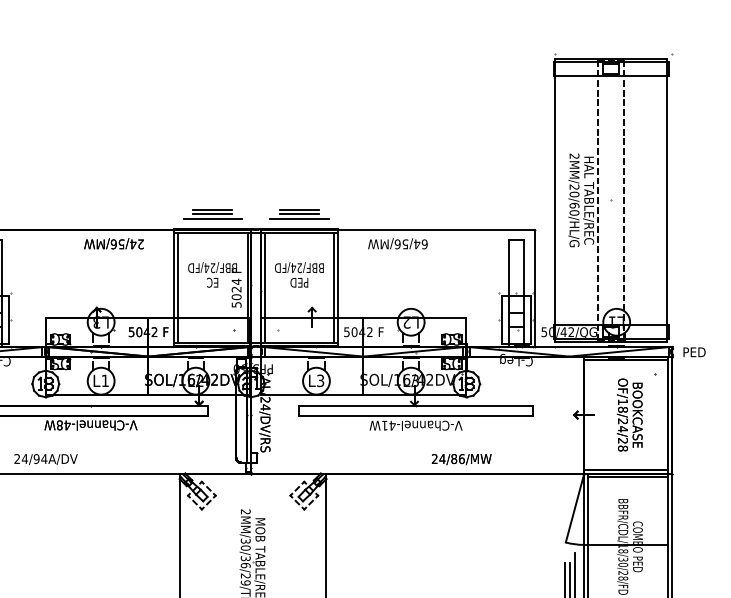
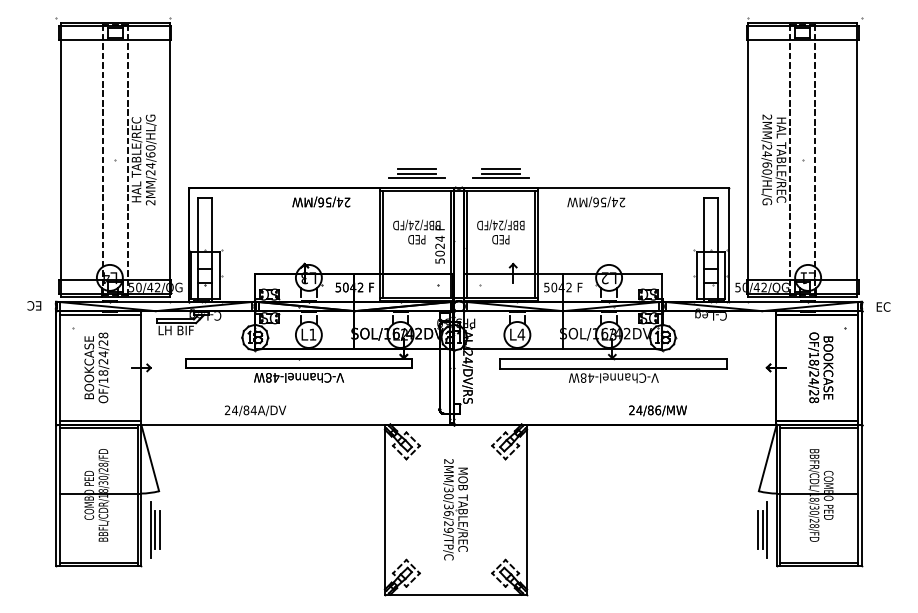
text: (574, 194) -> (767, 154), 2MM/20/60/HL/G -> 2MM/24/60/HL/G
text: (425, 244) -> (622, 202), 64/56/MW -> 24/56/MW
text: (212, 282) -> (416, 239), EC -> PED
text: (694, 351) -> (883, 306), PED -> EC
text: (320, 380) -> (521, 334), L3 -> L4
text: (384, 425) -> (583, 377), V-Channel-41W -> V-Channel-48W
text: (36, 459) -> (246, 410), 24/94A/DV -> 24/84A/DV

